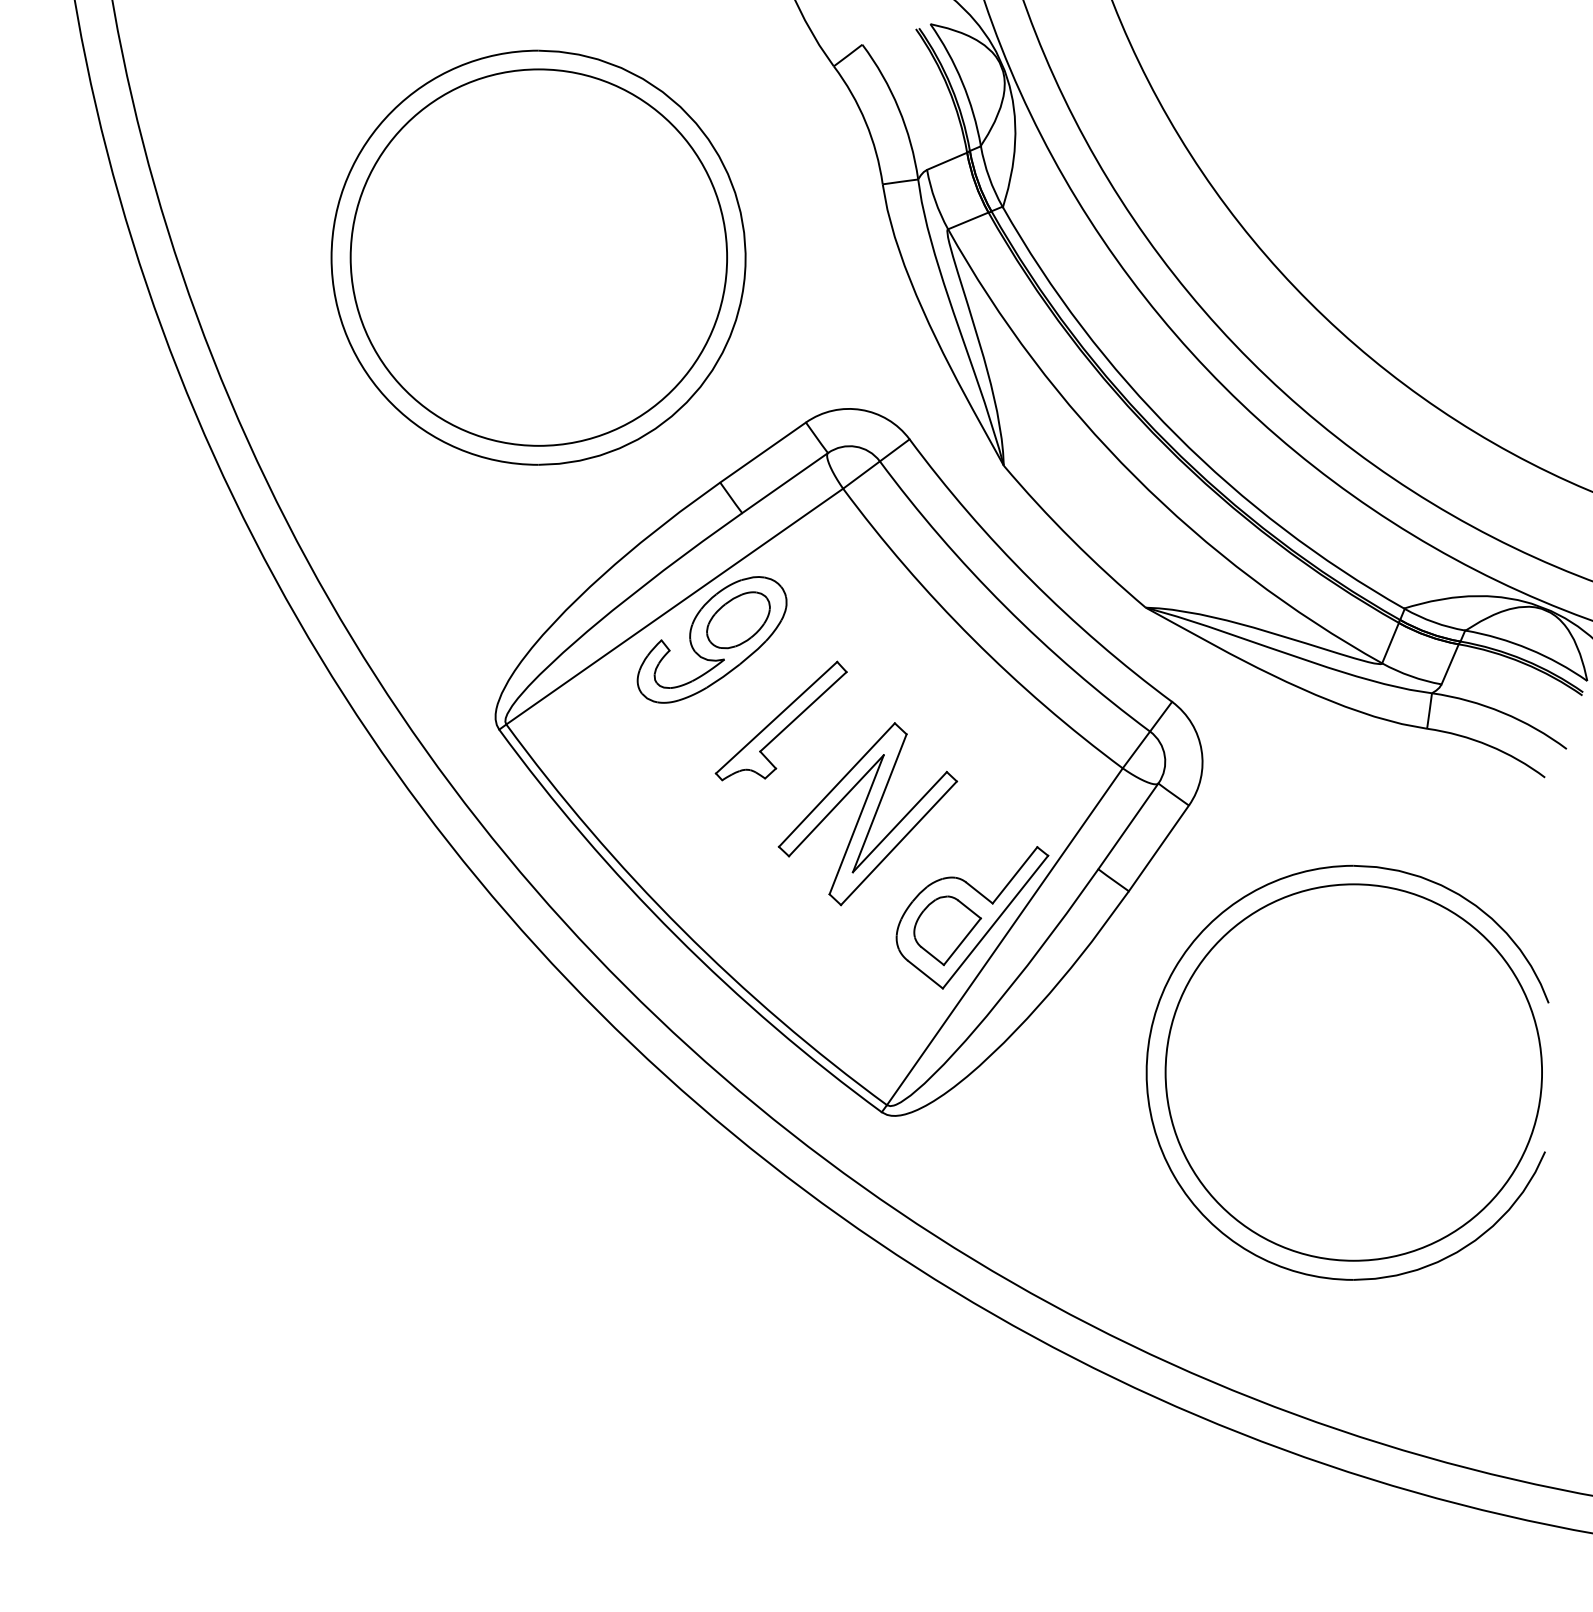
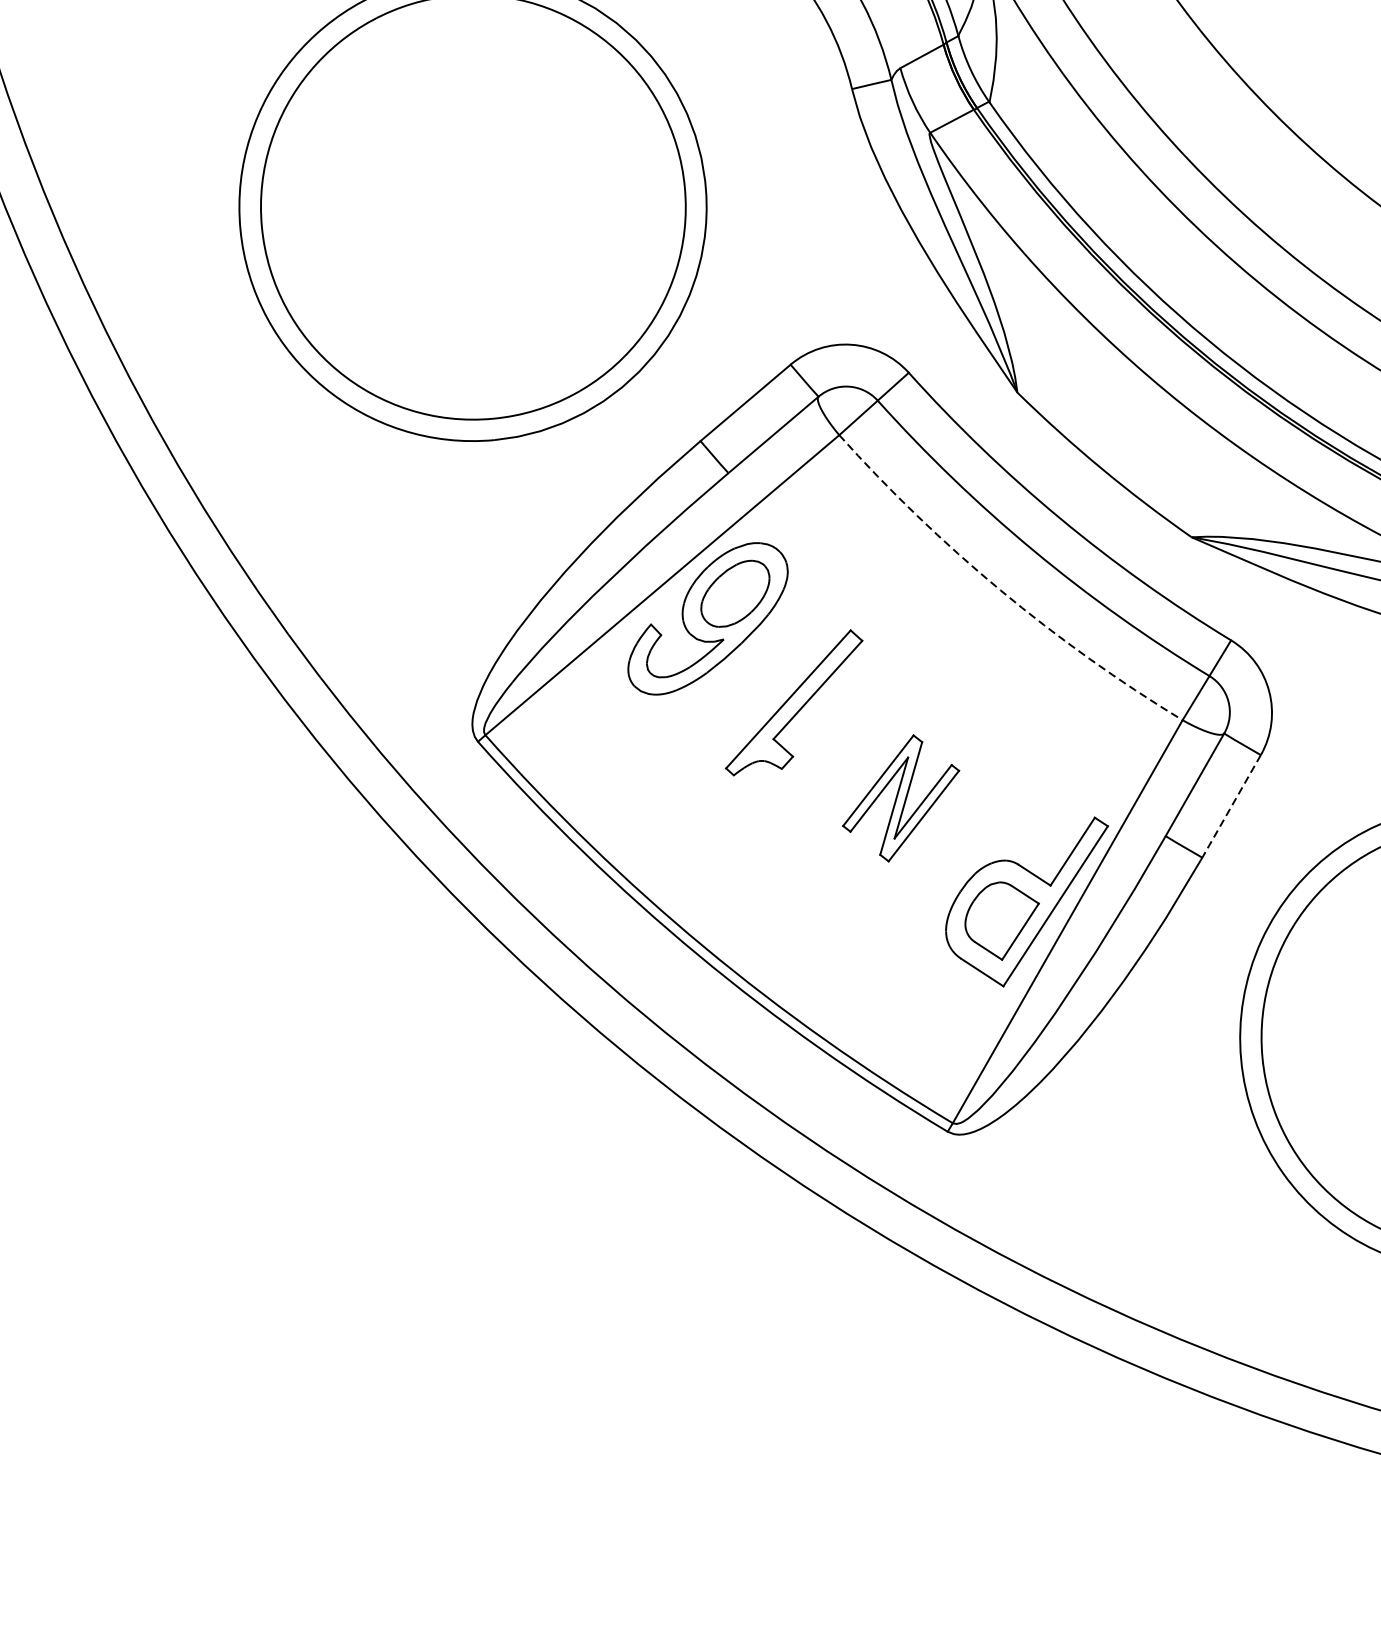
arc: (972, 638) -> (1000, 589), solid -> dashed
part: (867, 814) -> (900, 798), size x0.6
line: (1158, 848) -> (1231, 806), solid -> dashed

